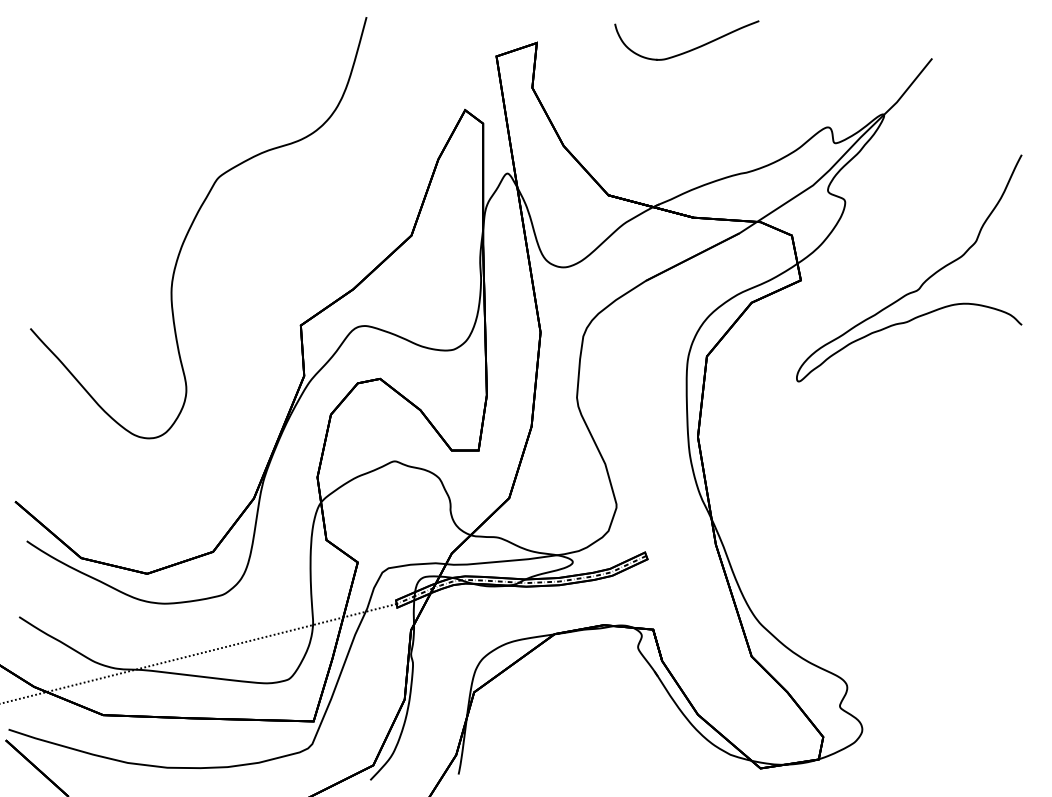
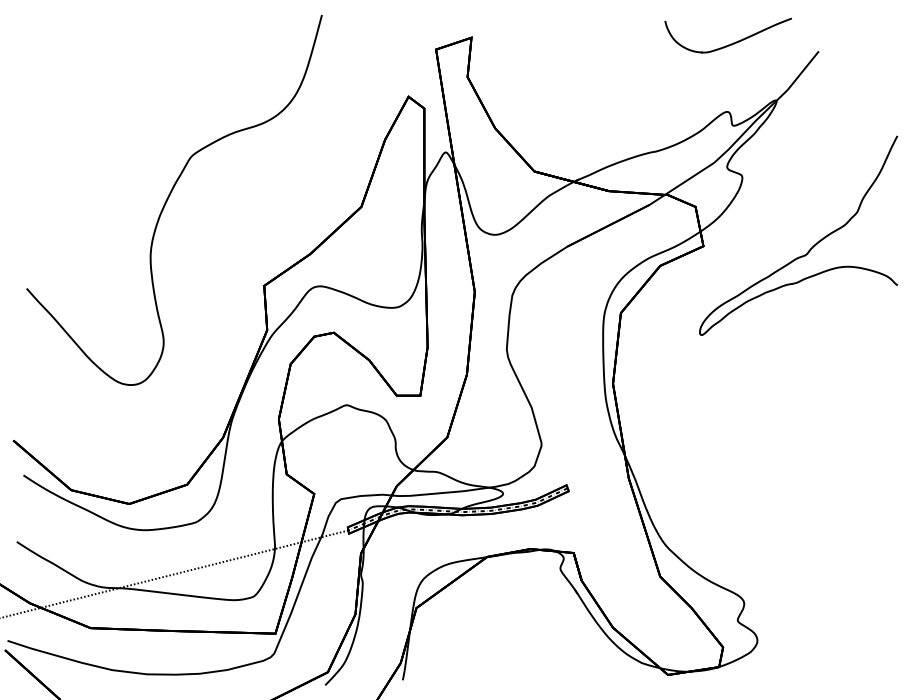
part: (689, 49) -> (730, 43), moved

